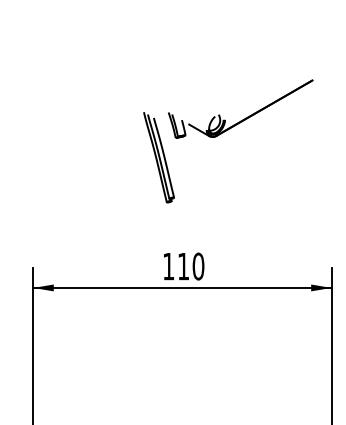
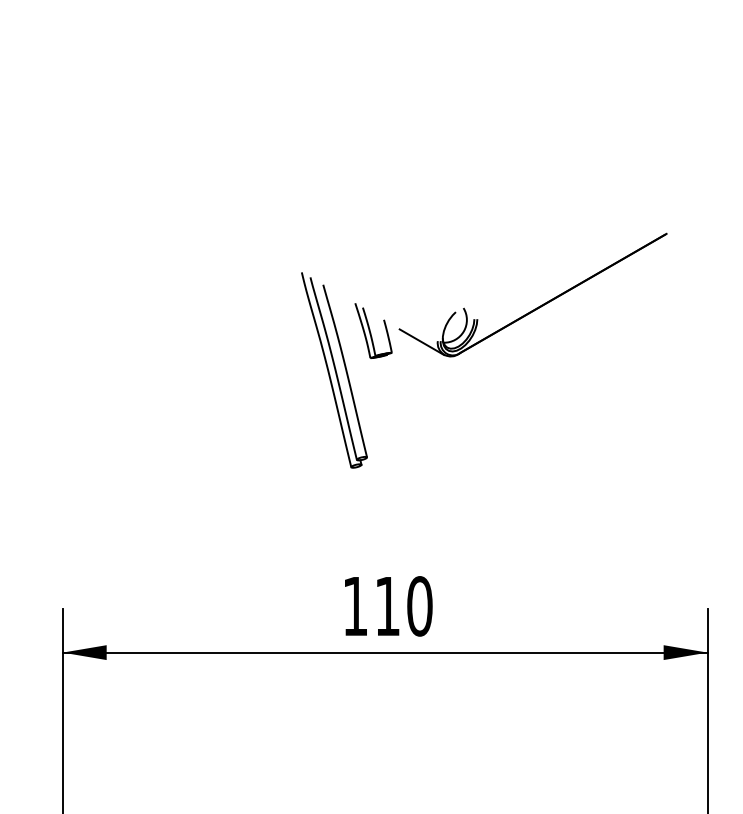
part: (245, 117) -> (521, 314), moved

